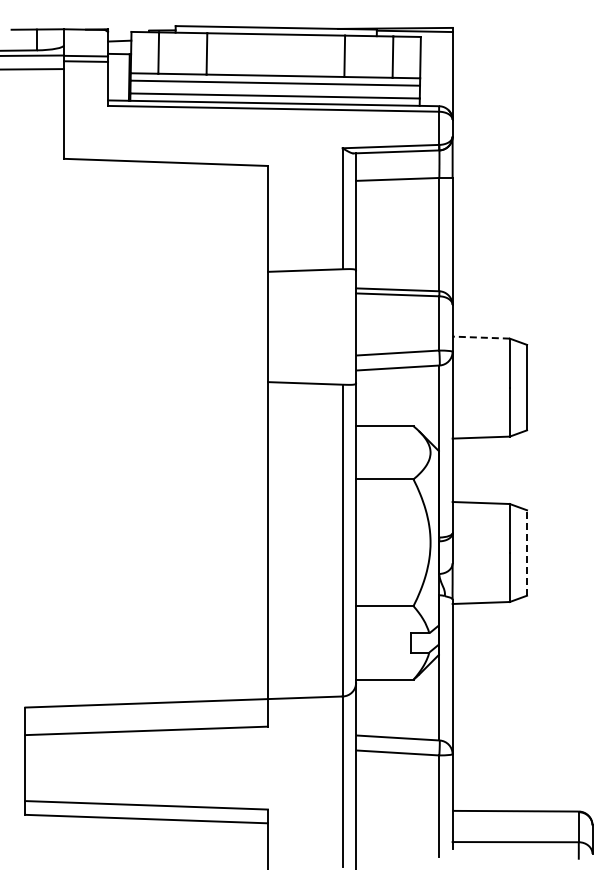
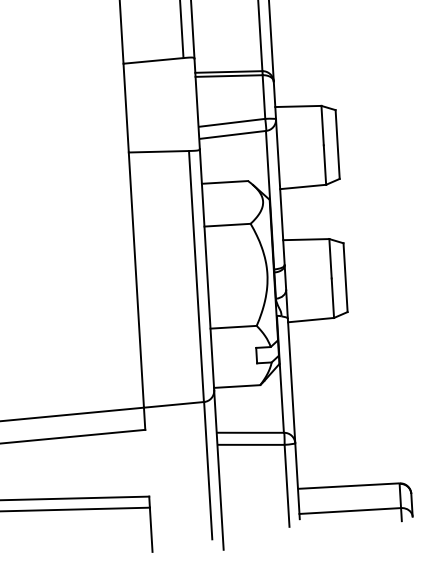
line: (481, 337) -> (298, 106), dashed -> solid
line: (527, 553) -> (345, 278), dashed -> solid

